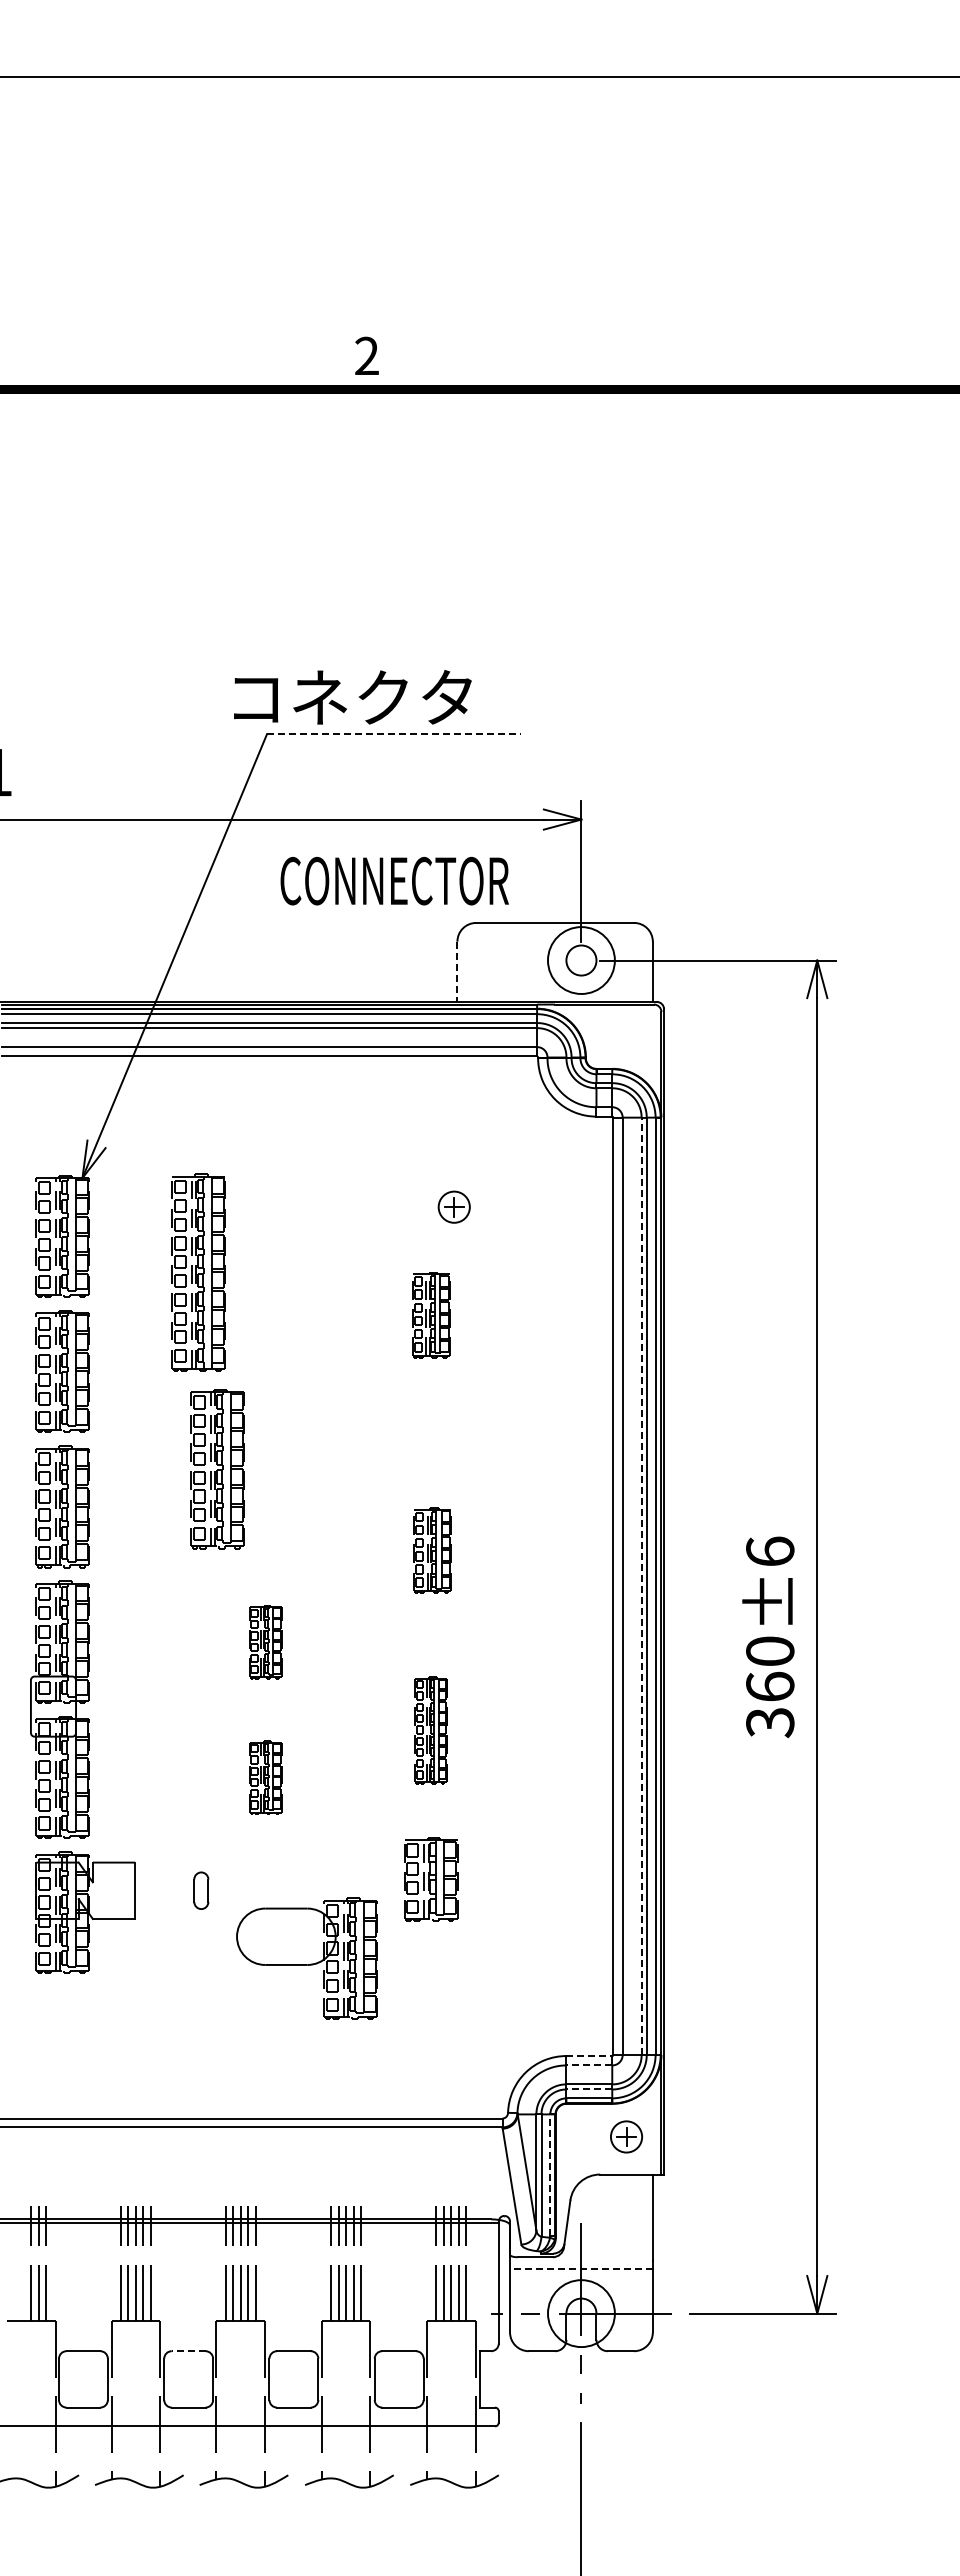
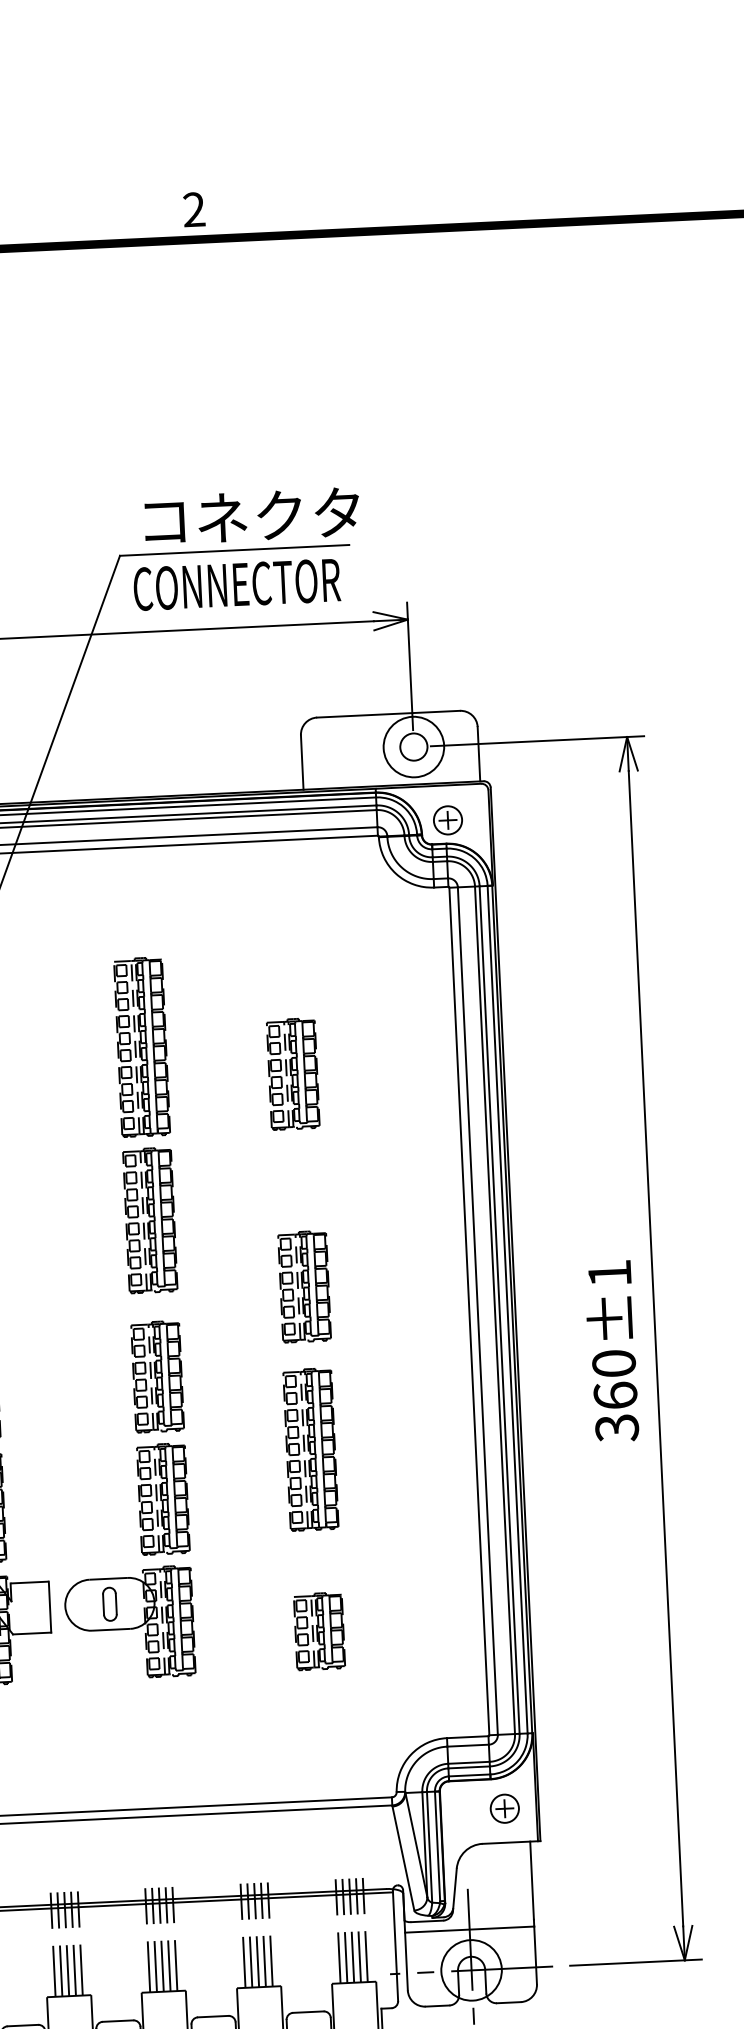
text: (352, 697) -> (251, 516), moved
line: (393, 734) -> (234, 550), dashed -> solid
text: (394, 880) -> (236, 584), moved
line: (457, 972) -> (302, 763), dashed -> solid
part: (453, 1206) -> (447, 819), moved
part: (198, 1272) -> (141, 1047), moved
part: (431, 1314) -> (293, 1073), size x1.43
part: (217, 1469) -> (149, 1220), moved
part: (432, 1550) -> (304, 1286), size x1.43
text: (770, 1550) -> (609, 1272), 360±6 -> 360±1
line: (641, 1586) -> (494, 1310), dashed -> solid
part: (265, 1641) -> (157, 1376), size x1.67
part: (431, 1730) -> (311, 1449), size x1.67
part: (265, 1777) -> (163, 1499), size x1.67
part: (431, 1879) -> (319, 1631), moved
part: (306, 1958) -> (129, 1623), moved
line: (589, 2056) -> (467, 1737), dashed -> solid
line: (589, 2065) -> (468, 1745), dashed -> solid
line: (589, 2089) -> (469, 1767), dashed -> solid
line: (550, 2175) -> (437, 1846), dashed -> solid
line: (580, 2268) -> (468, 1929), dashed -> solid
line: (188, 2351) -> (117, 2021), dashed -> solid

